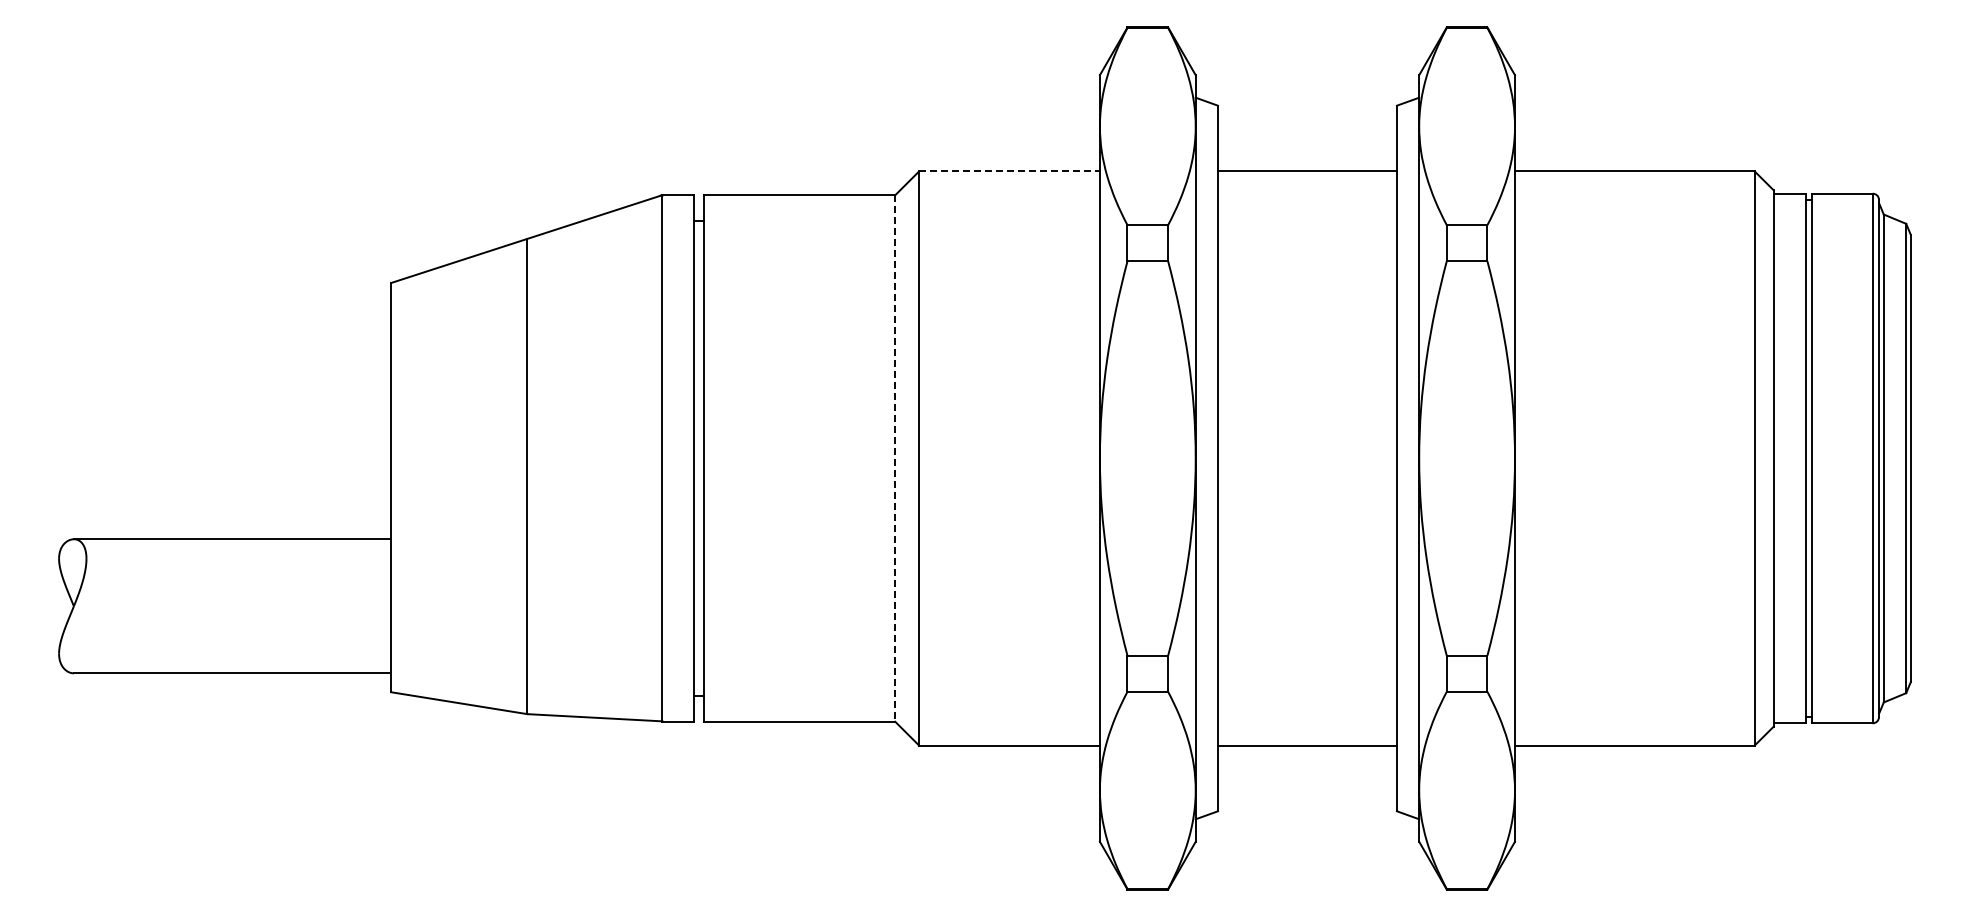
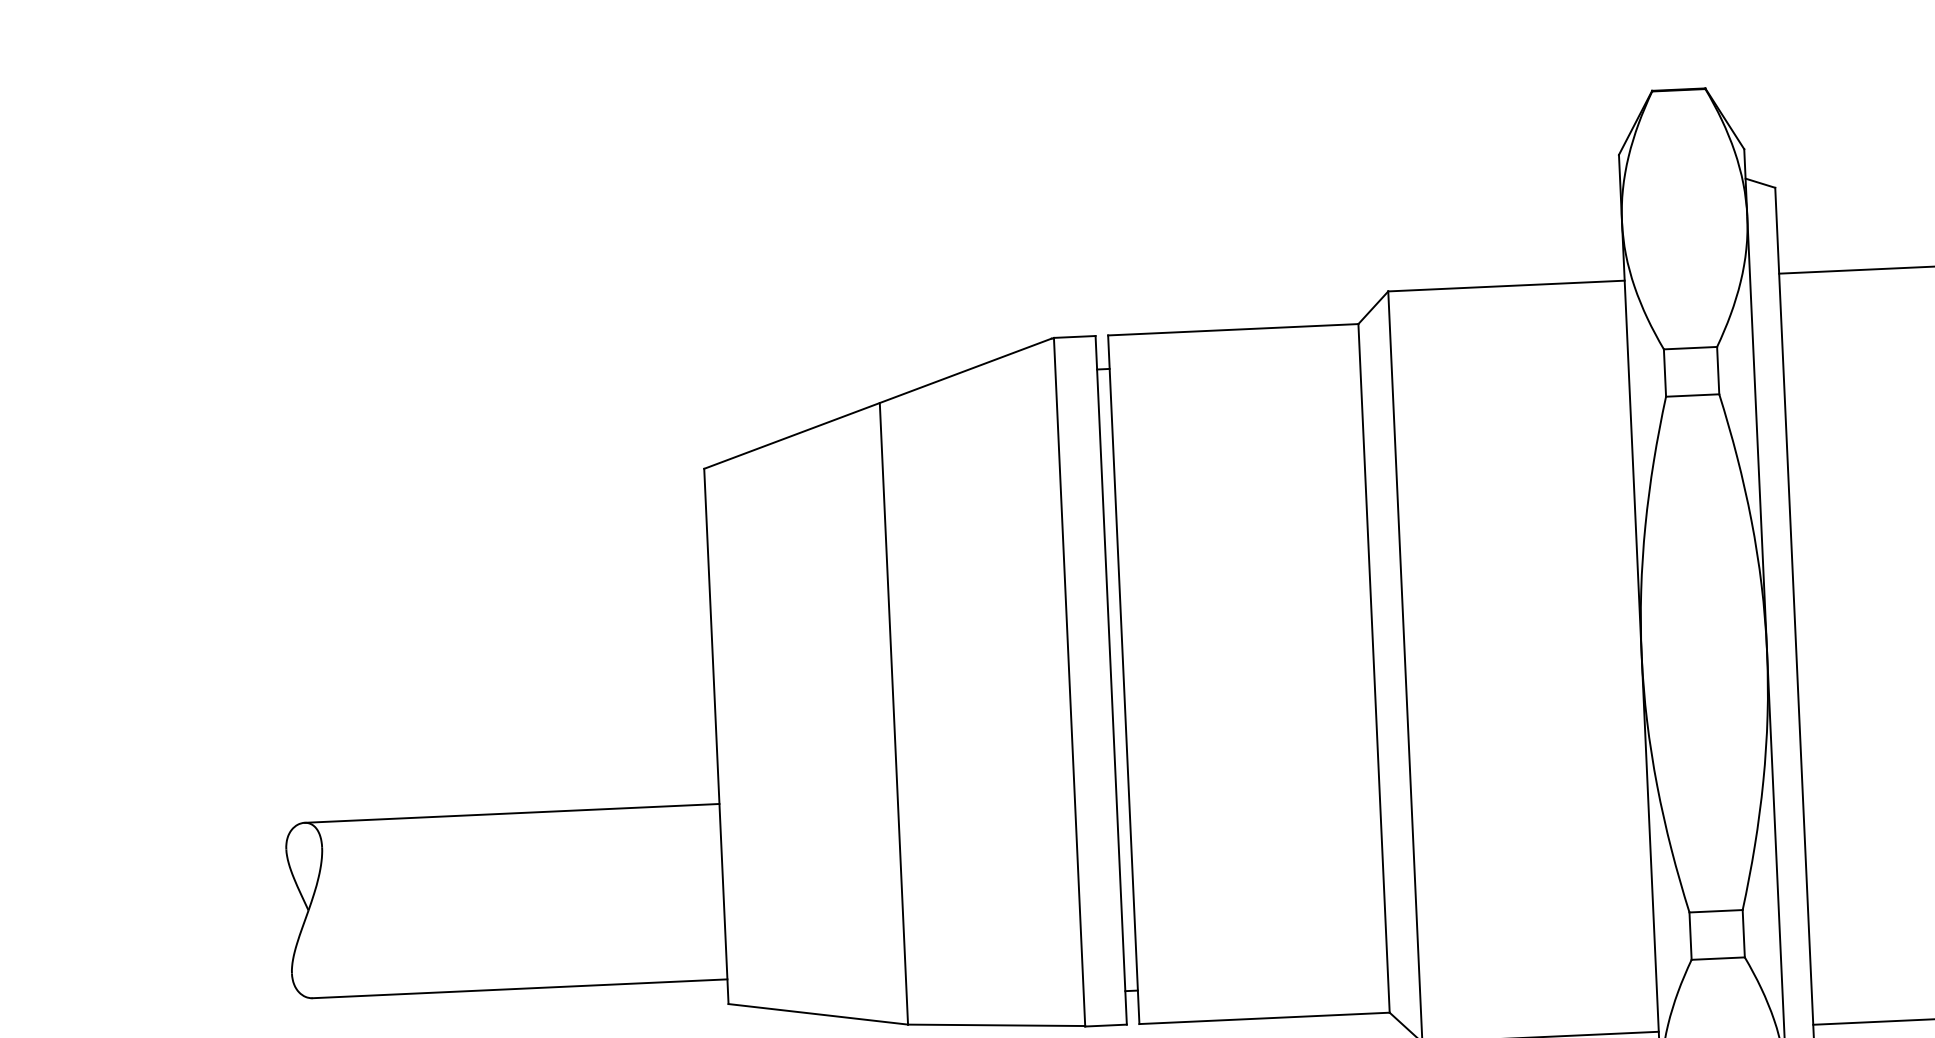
line: (1010, 171) -> (1507, 286), dashed -> solid
line: (895, 458) -> (1374, 668), dashed -> solid

